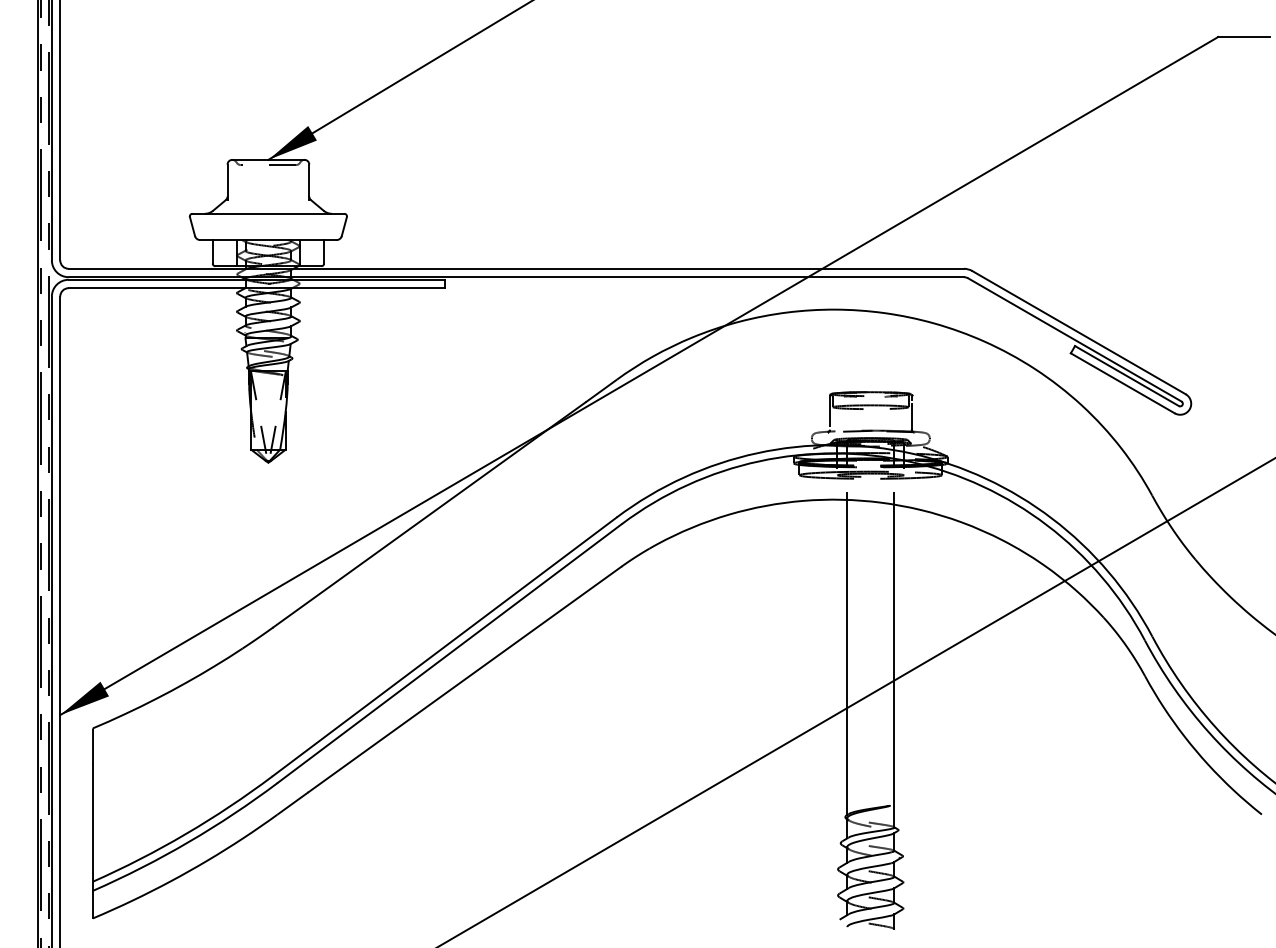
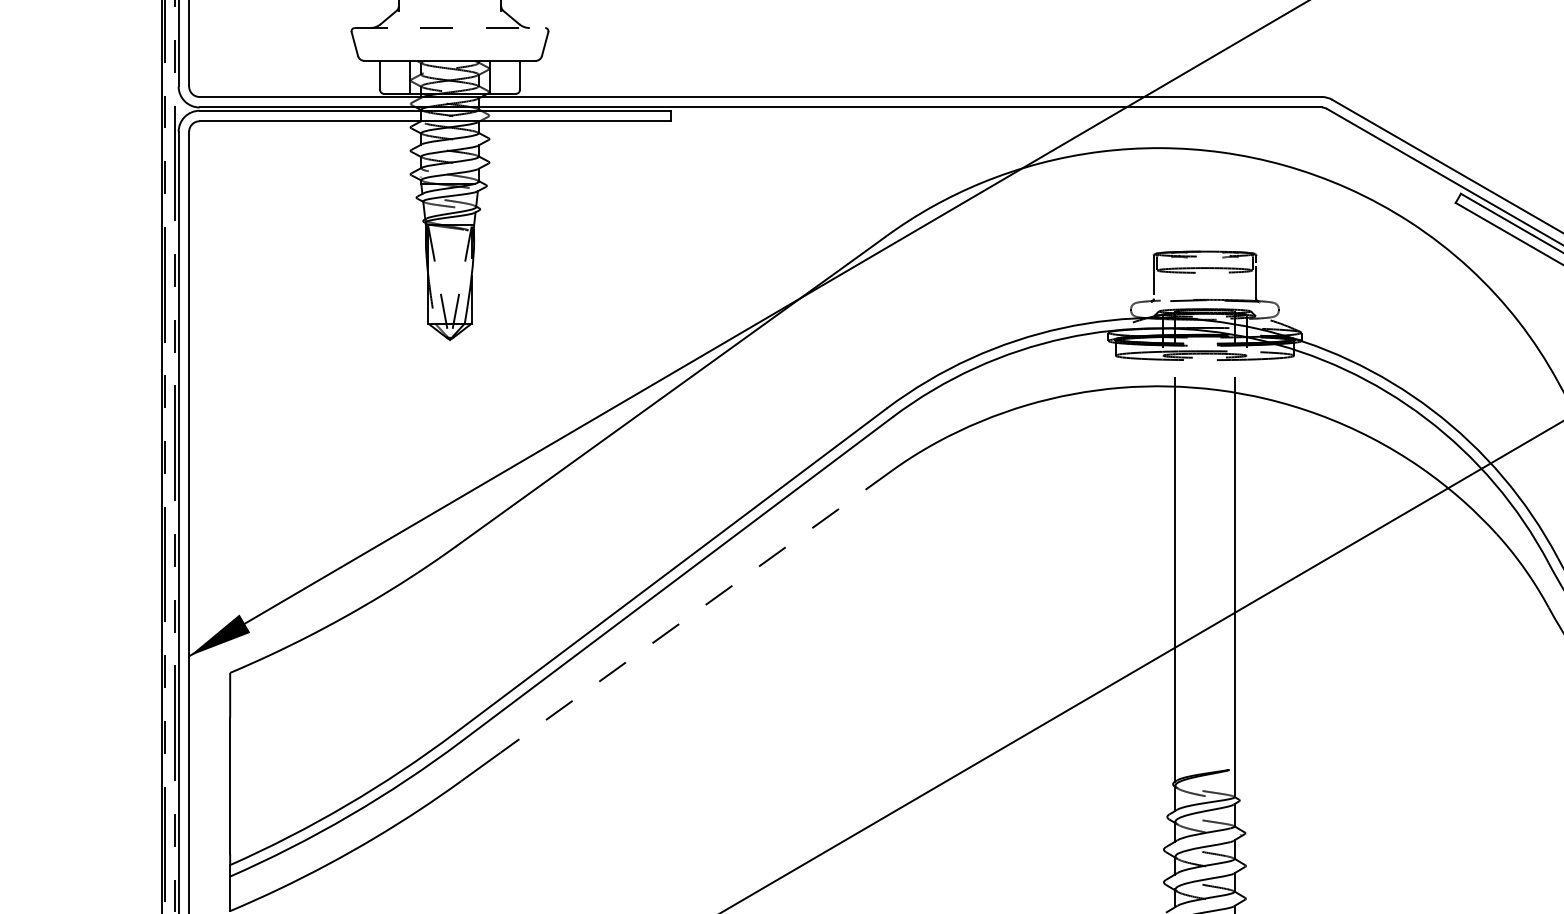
line: (268, 213) -> (450, 27), solid -> dashed
line: (465, 679) -> (697, 611), solid -> dashed

